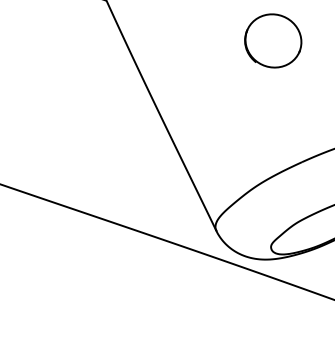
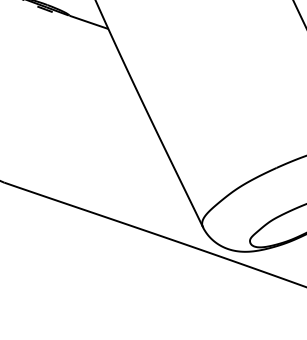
part: (272, 40) -> (251, 63), removed

